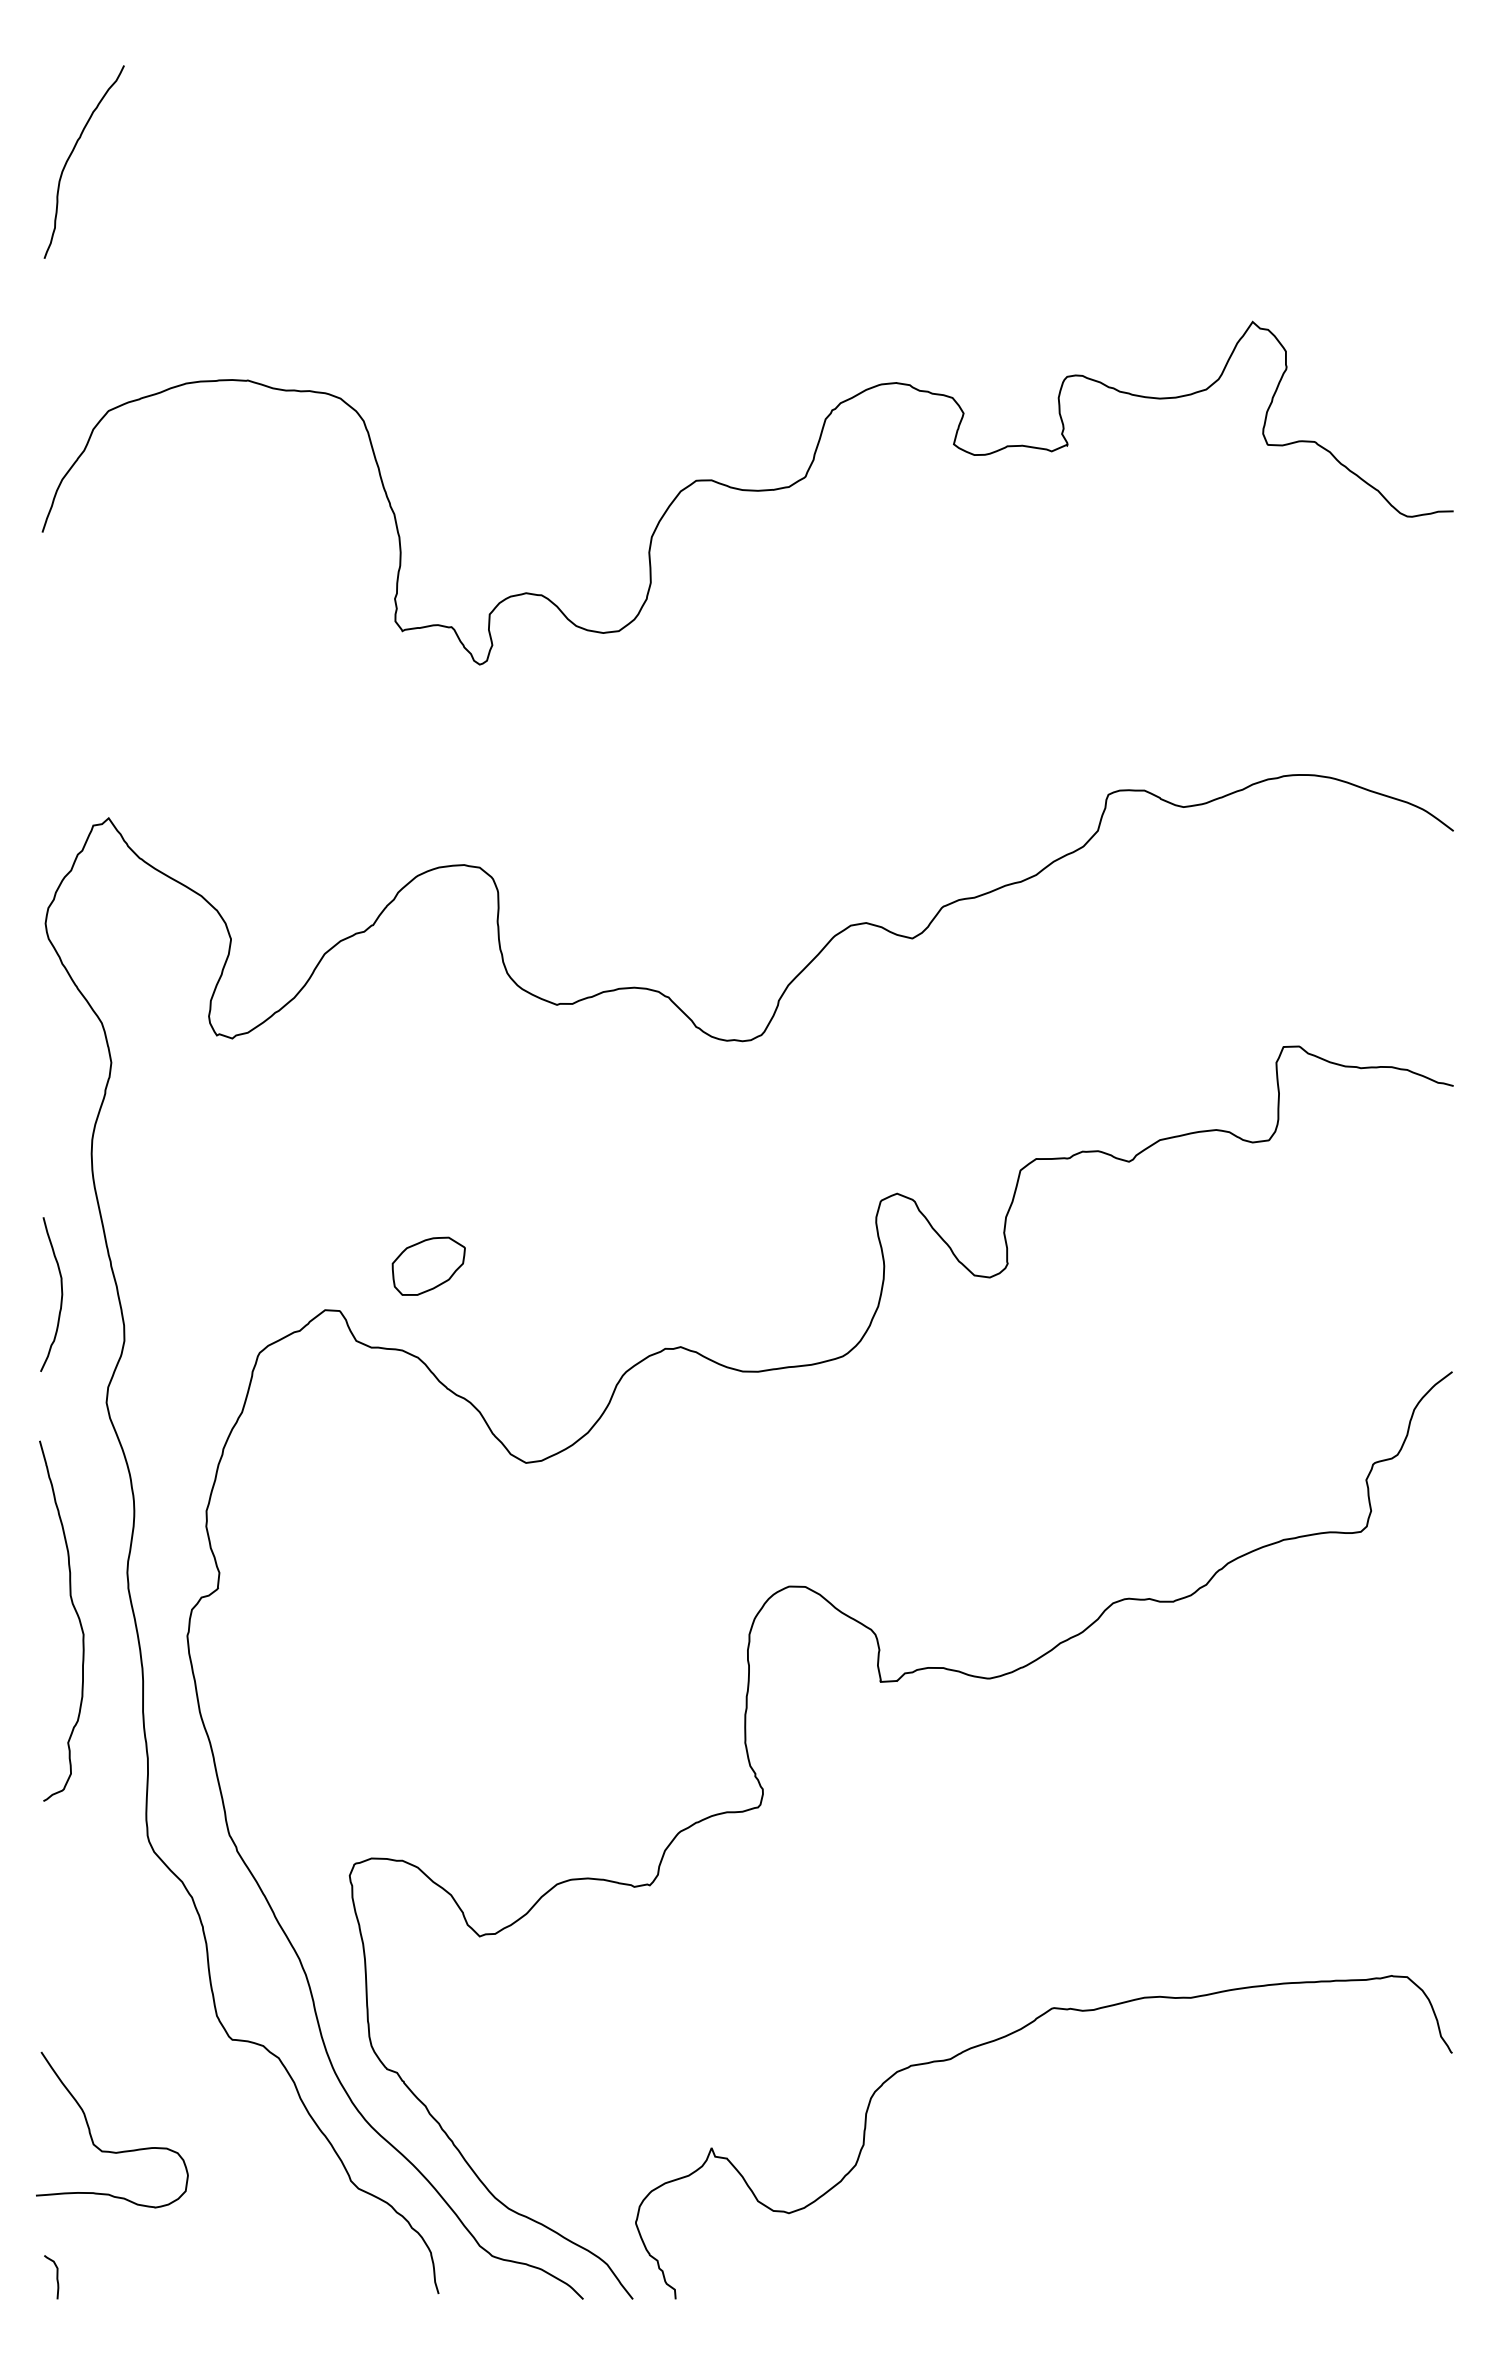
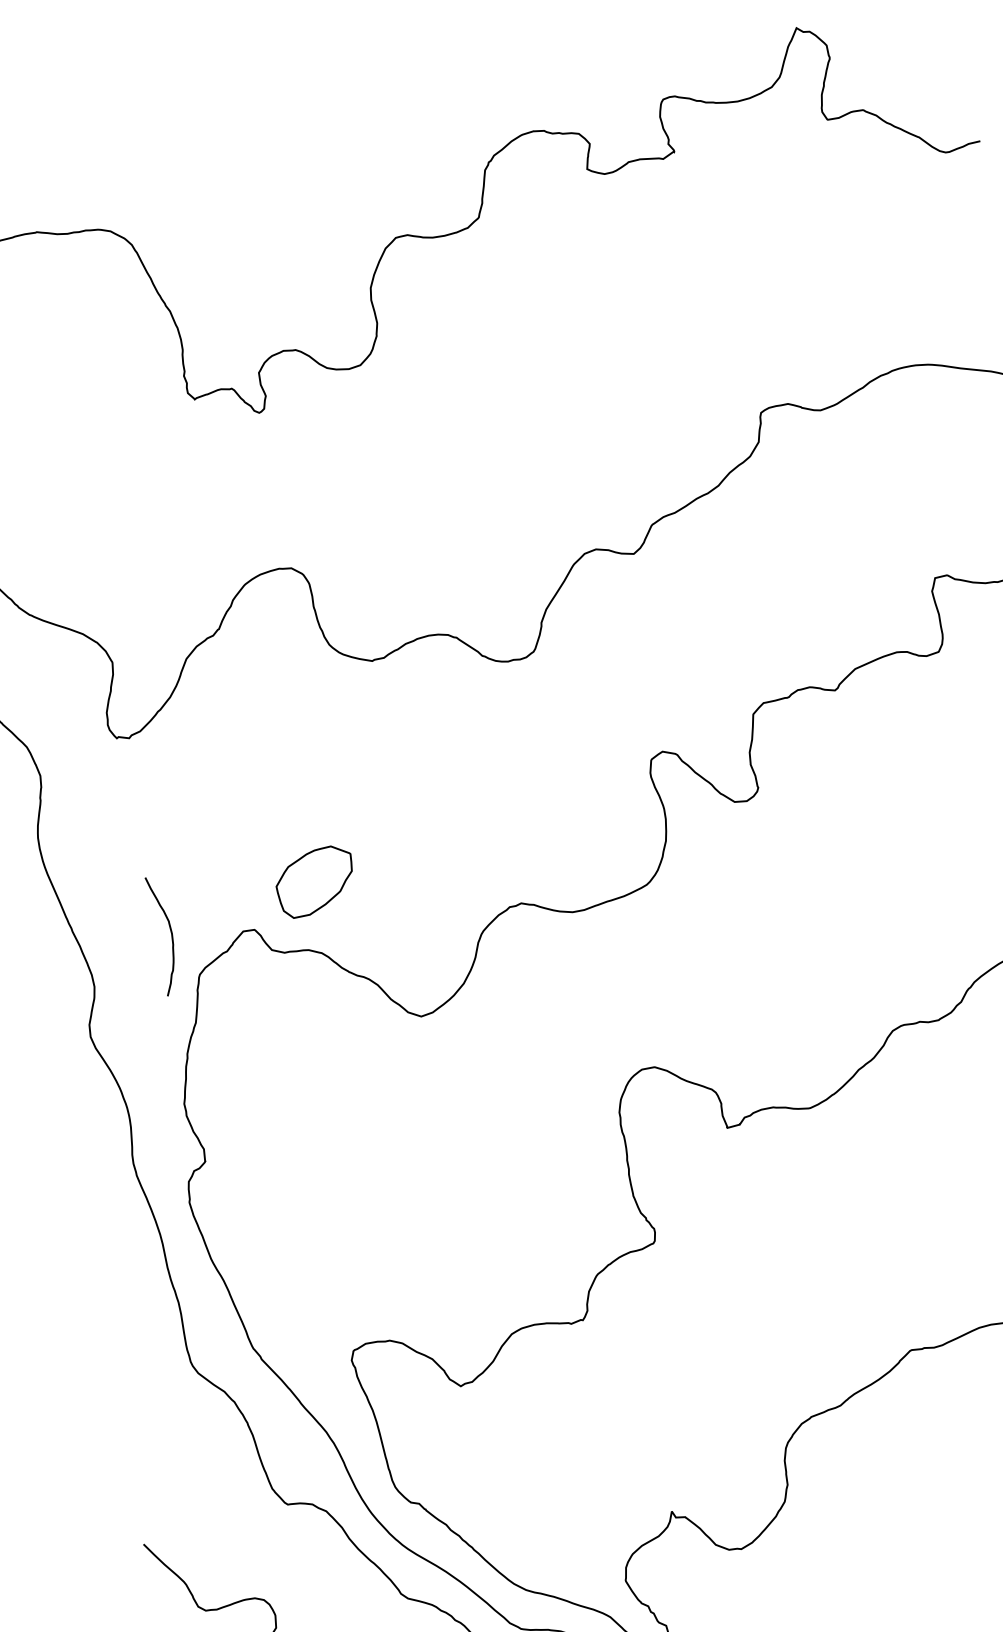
part: (428, 1265) -> (315, 880), size x1.4
curve: (61, 1294) -> (171, 933), moved
curve: (75, 1612) -> (100, 1202), removed

